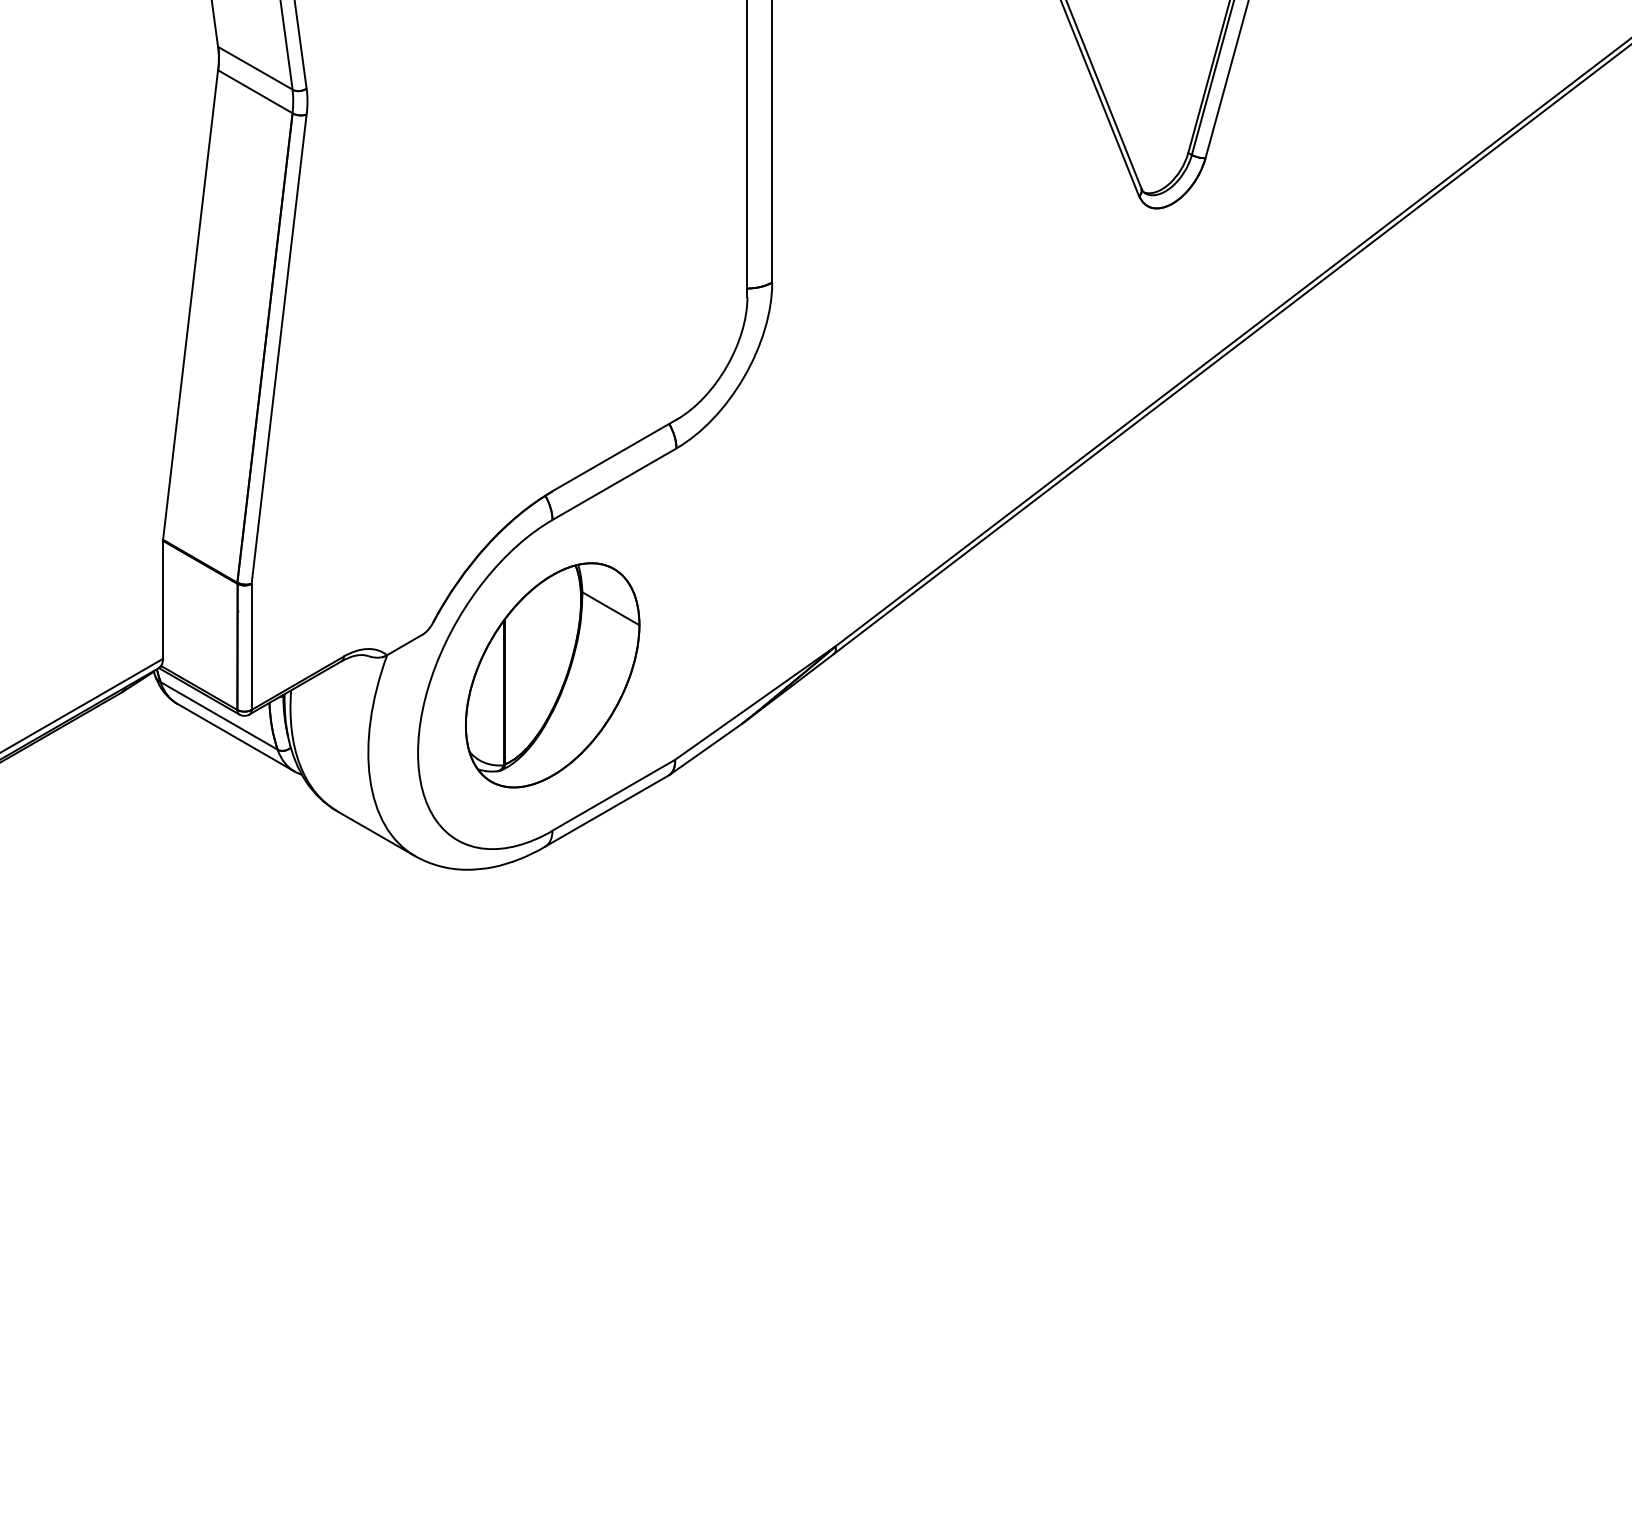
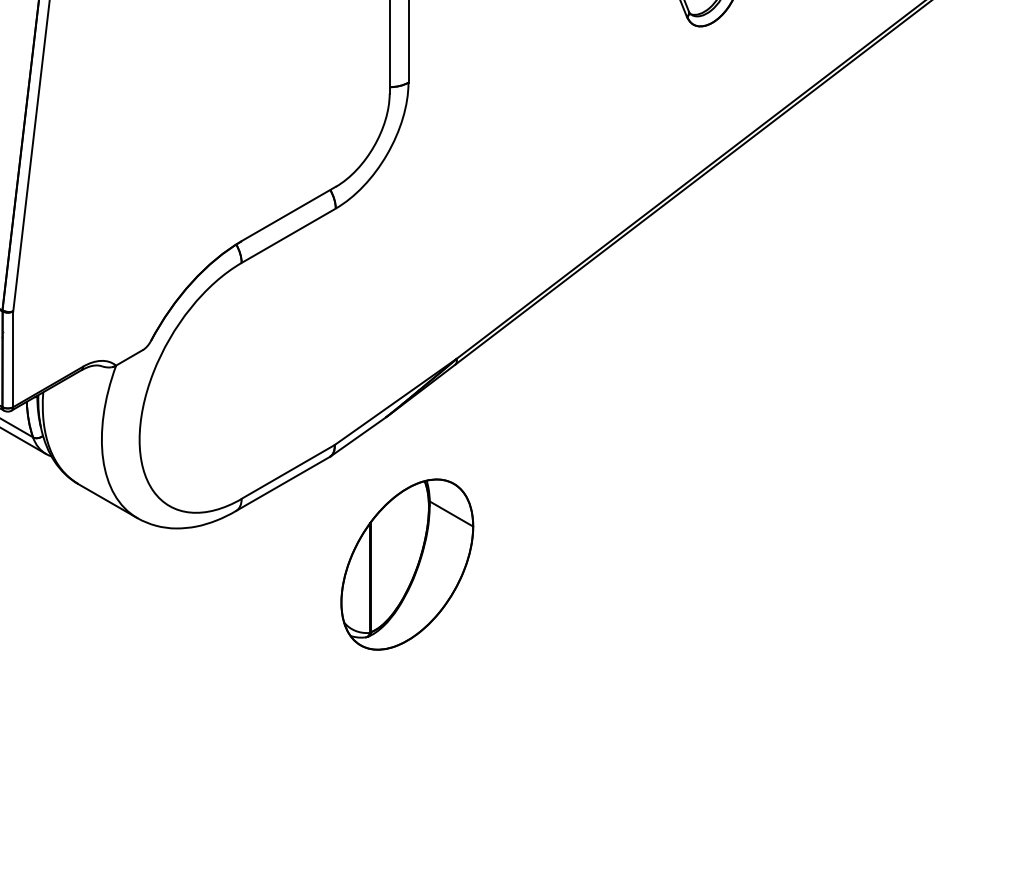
part: (552, 675) -> (407, 564), moved

